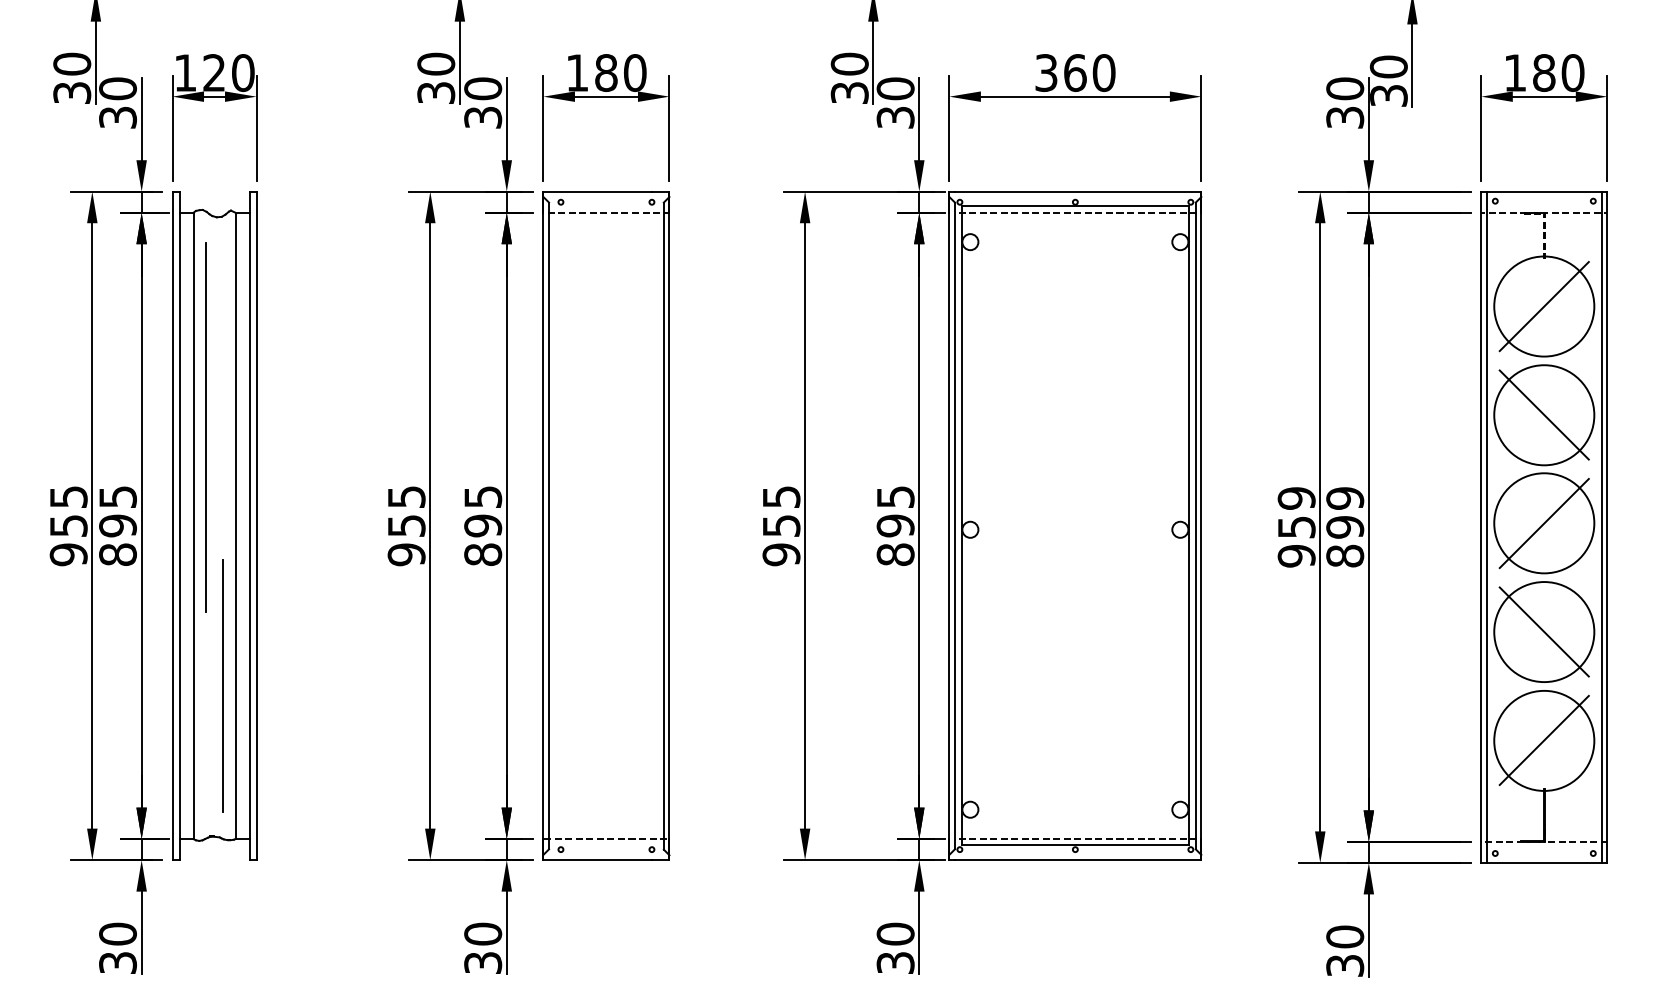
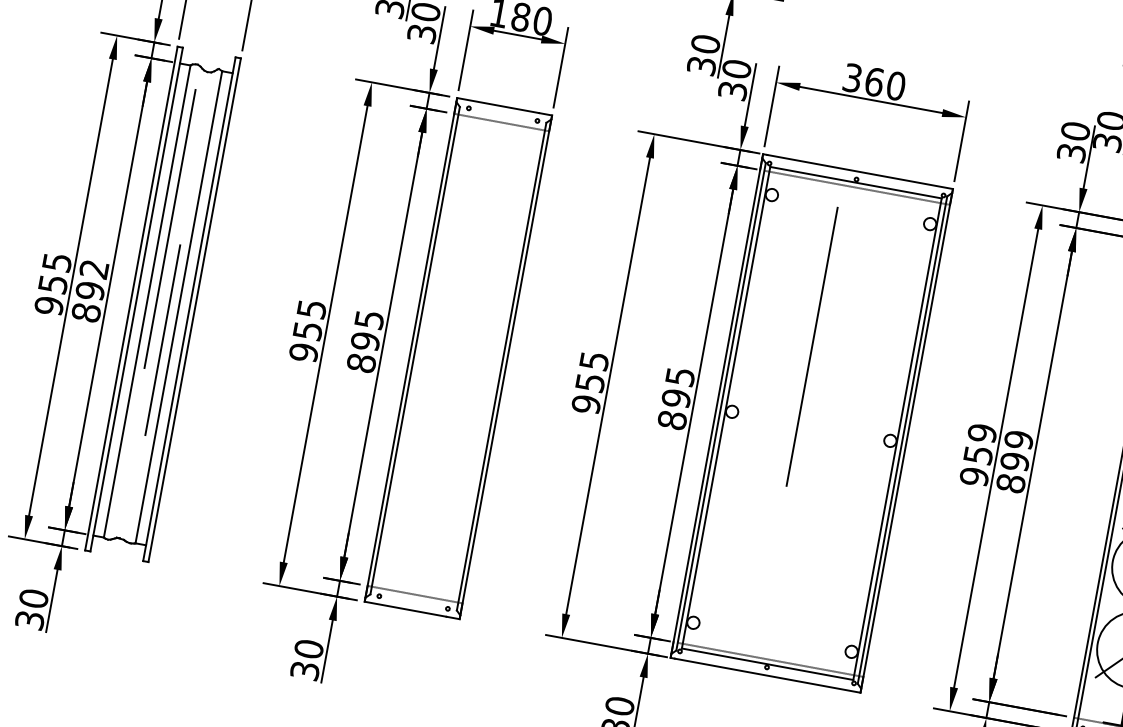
line: (1057, 427) -> (811, 346), added
text: (117, 497) -> (93, 269), 895 -> 892
line: (222, 685) -> (162, 339), moved

